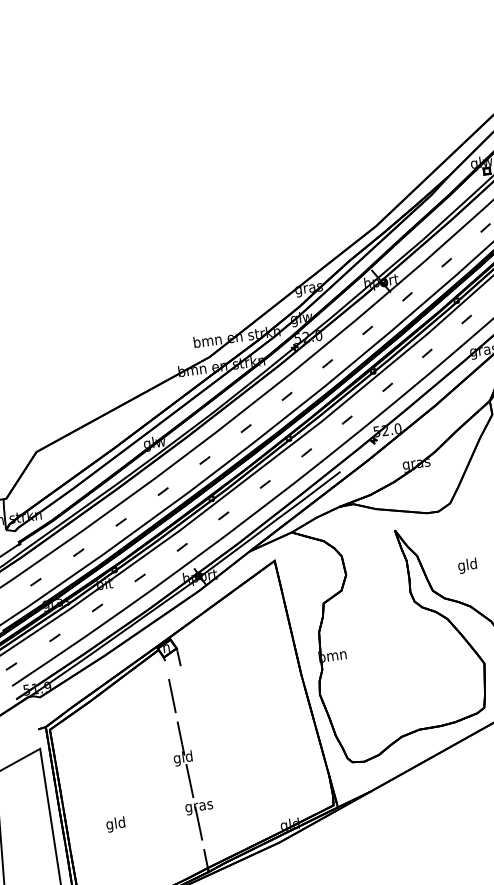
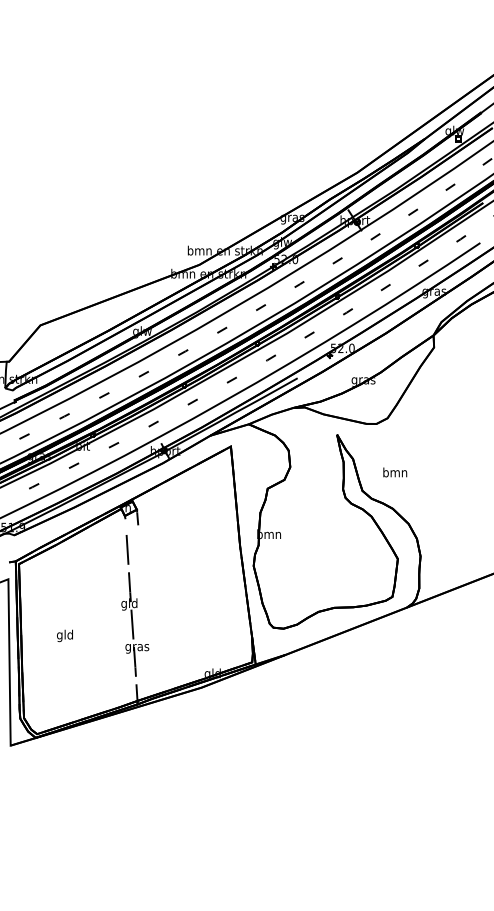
text: (468, 565) -> (395, 473), gld -> bmn
text: (115, 824) -> (64, 635), moved

